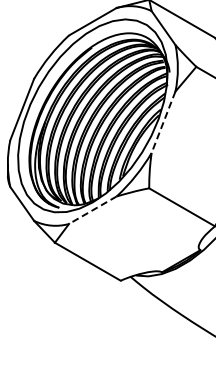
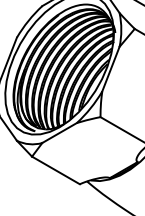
line: (163, 122) -> (110, 69), dashed -> solid
line: (92, 210) -> (59, 133), dashed -> solid

